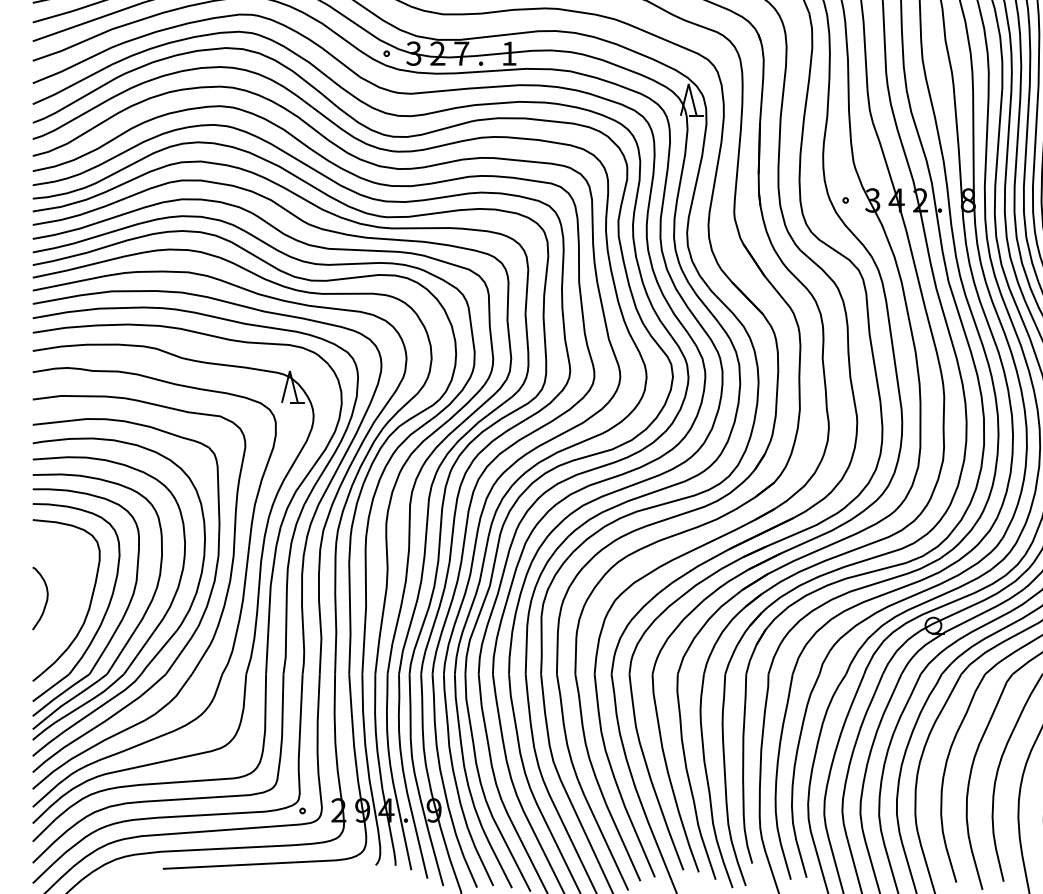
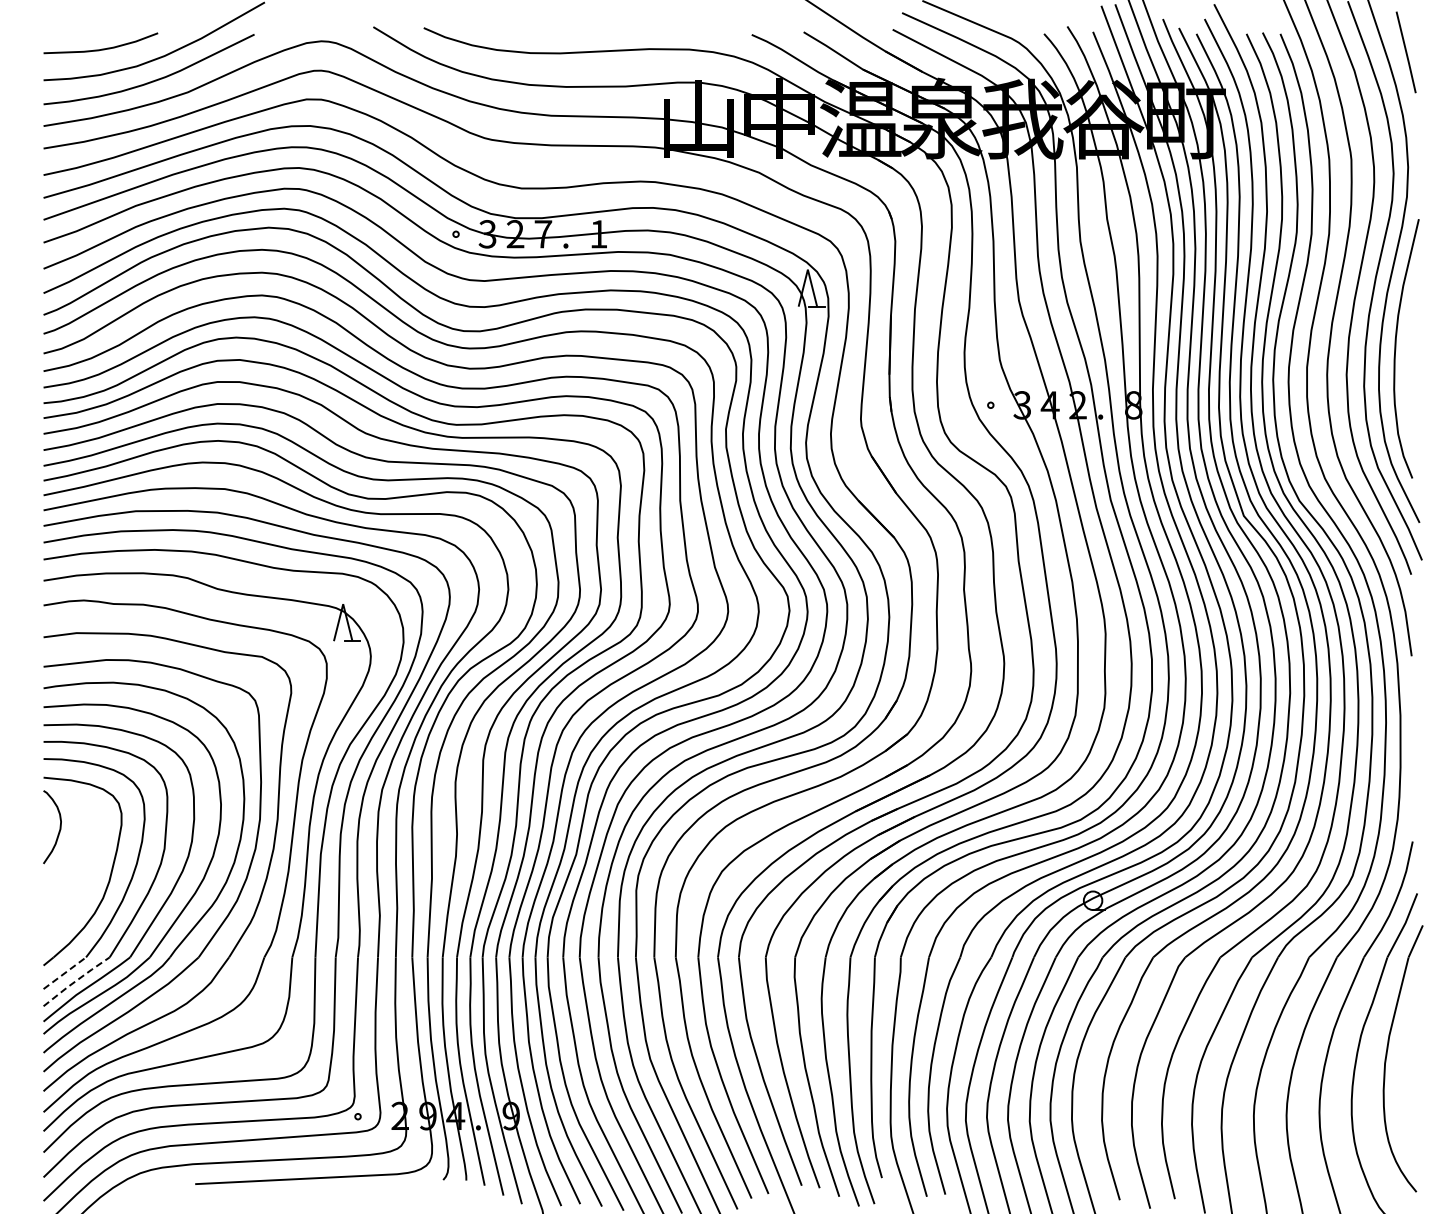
curve: (46, 598) -> (59, 827), moved
line: (50, 688) -> (64, 973), solid -> dashed
line: (61, 694) -> (76, 980), solid -> dashed

